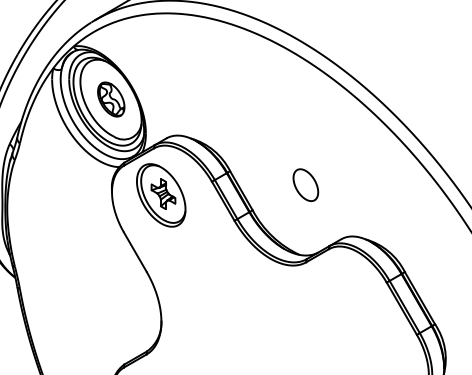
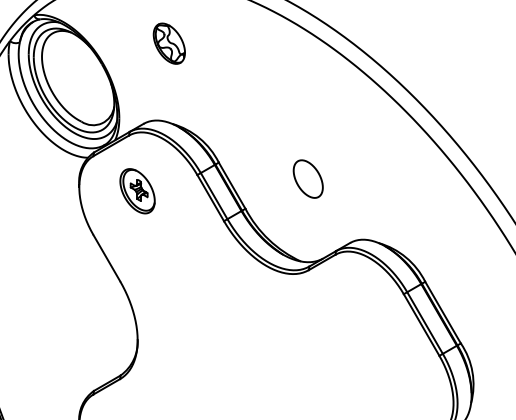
part: (111, 99) -> (169, 43), moved
part: (161, 195) -> (137, 191), size x0.6

